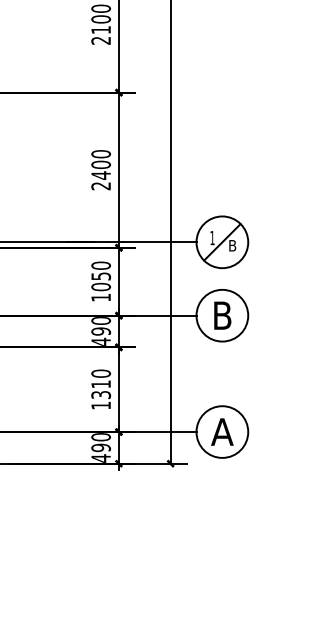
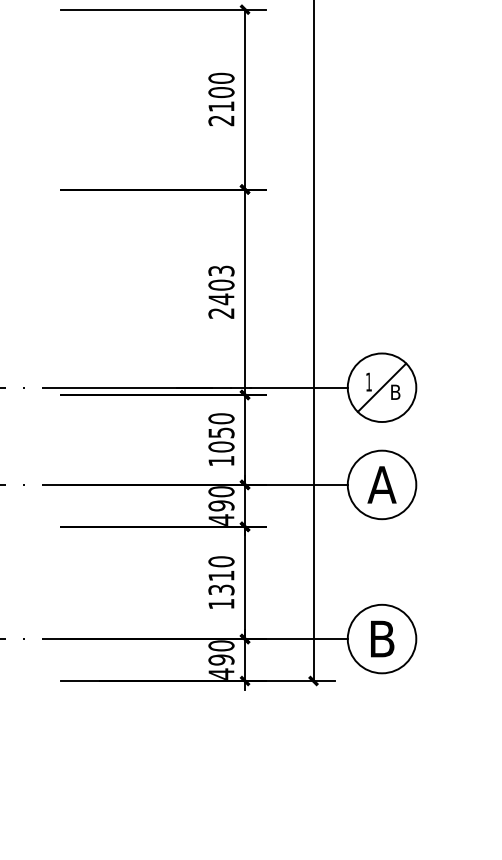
text: (101, 153) -> (221, 270), 2400 -> 2403
text: (221, 315) -> (381, 484), B -> A
text: (221, 431) -> (381, 638), A -> B

